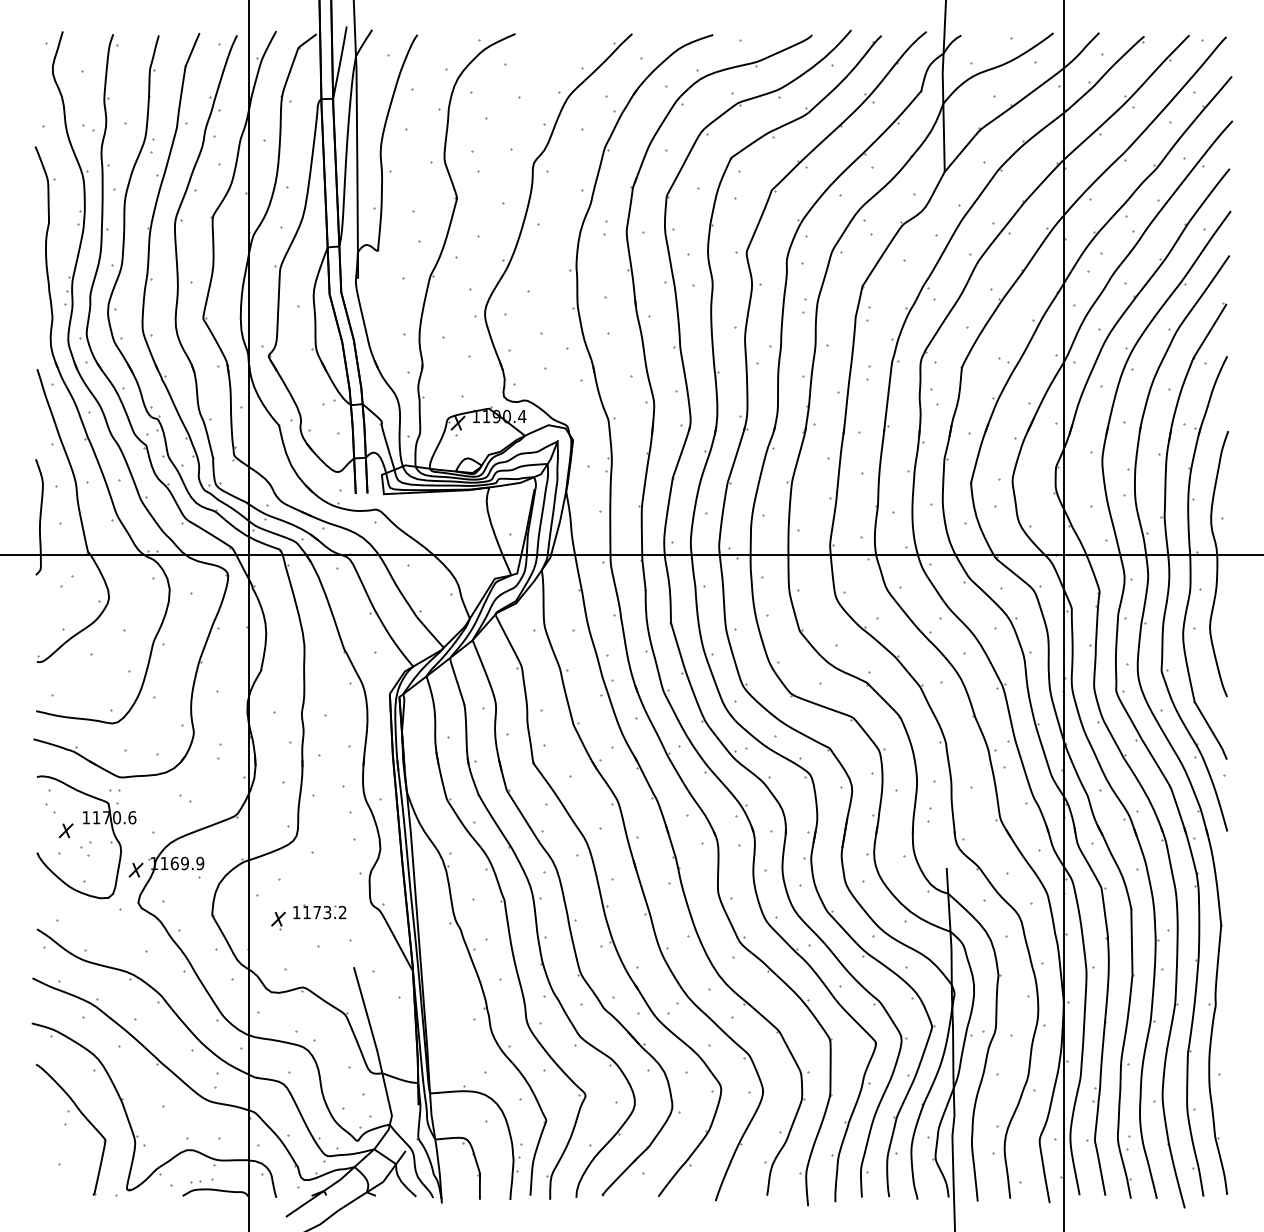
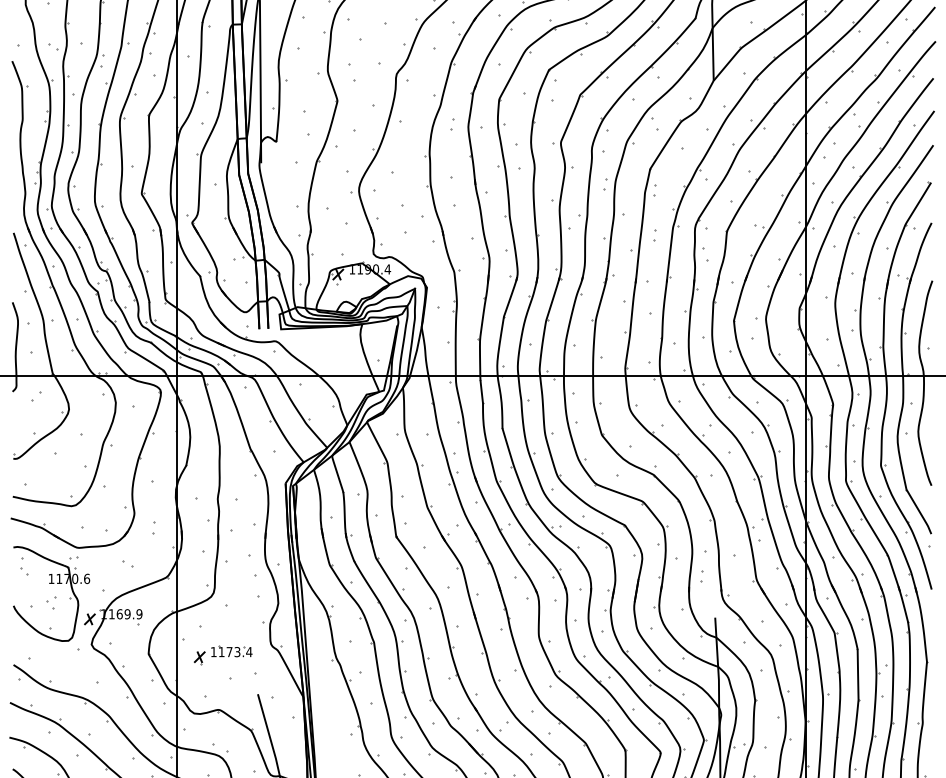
part: (65, 830) -> (35, 588), removed
text: (342, 912) -> (249, 652), 1173.2 -> 1173.4

